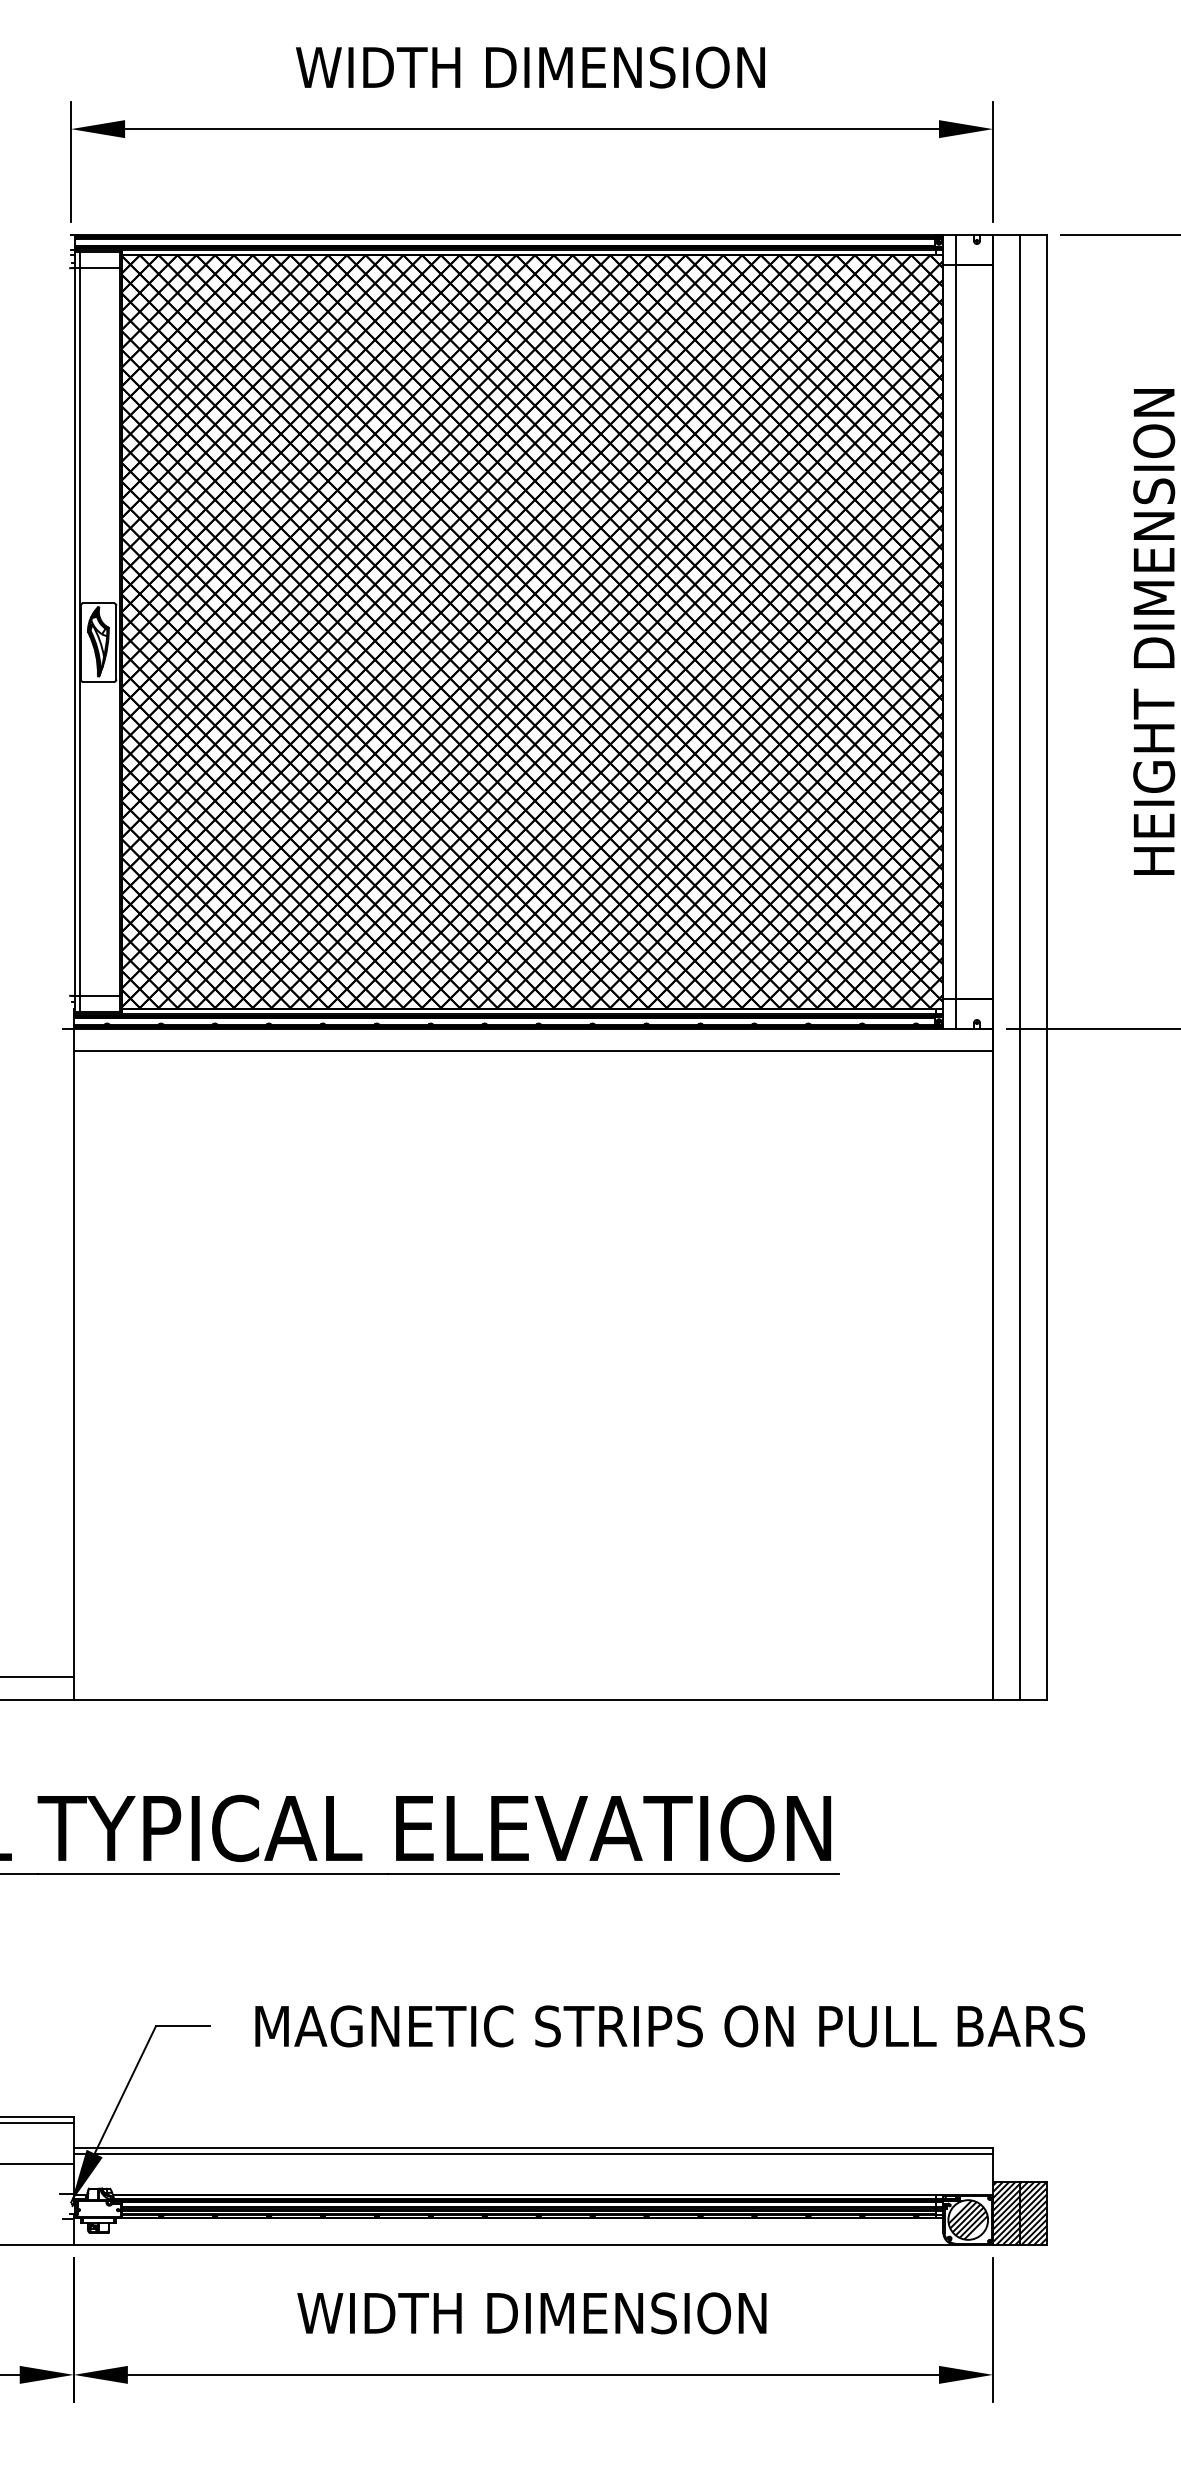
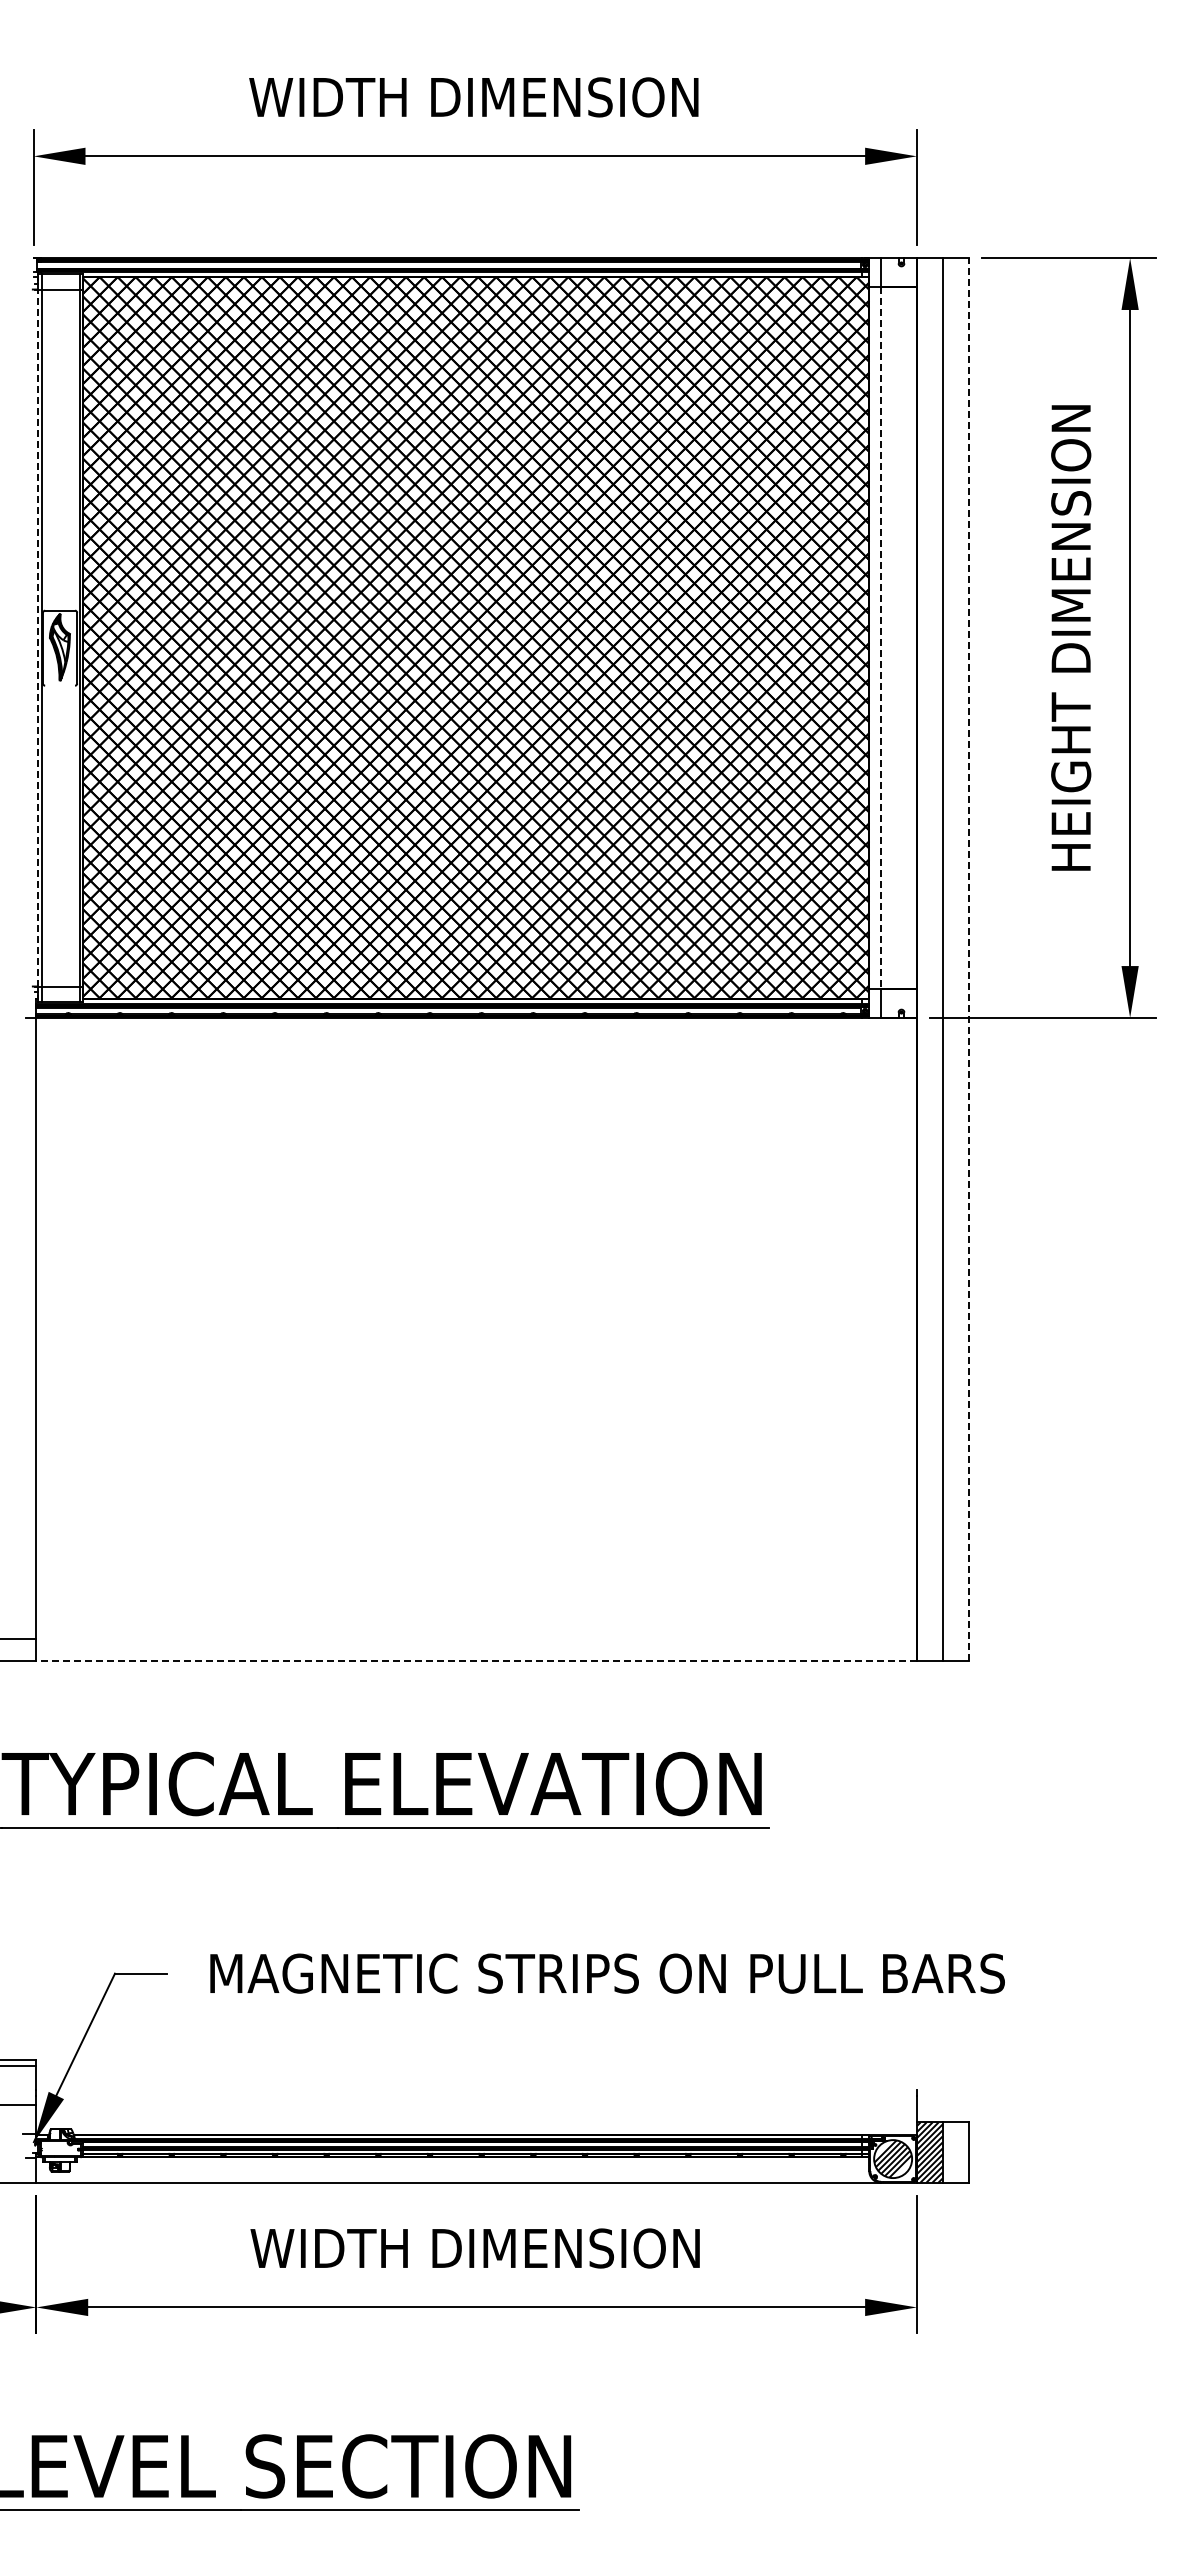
line: (74, 631) -> (37, 637), solid -> dashed
line: (956, 632) -> (881, 638), solid -> dashed
line: (98, 681) -> (60, 685), removed
line: (1046, 967) -> (968, 959), solid -> dashed
line: (533, 1051) -> (476, 1039), removed
line: (533, 1700) -> (476, 1661), solid -> dashed
line: (533, 2148) -> (476, 2090), removed
line: (533, 2154) -> (476, 2096), removed
hatch: (1033, 2213) -> (955, 2152), removed

